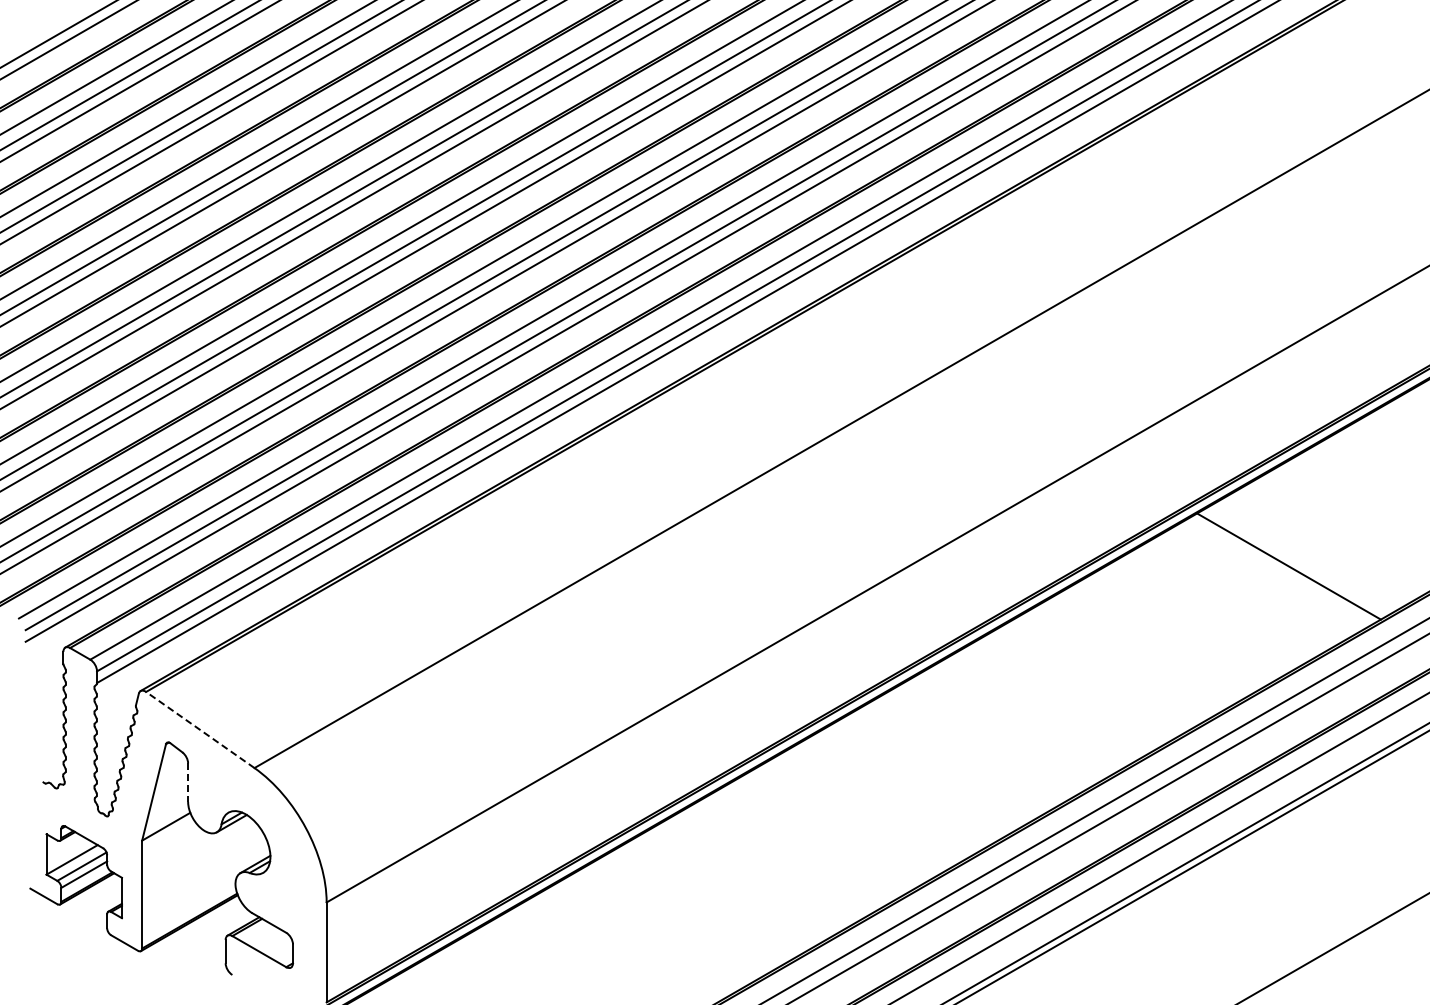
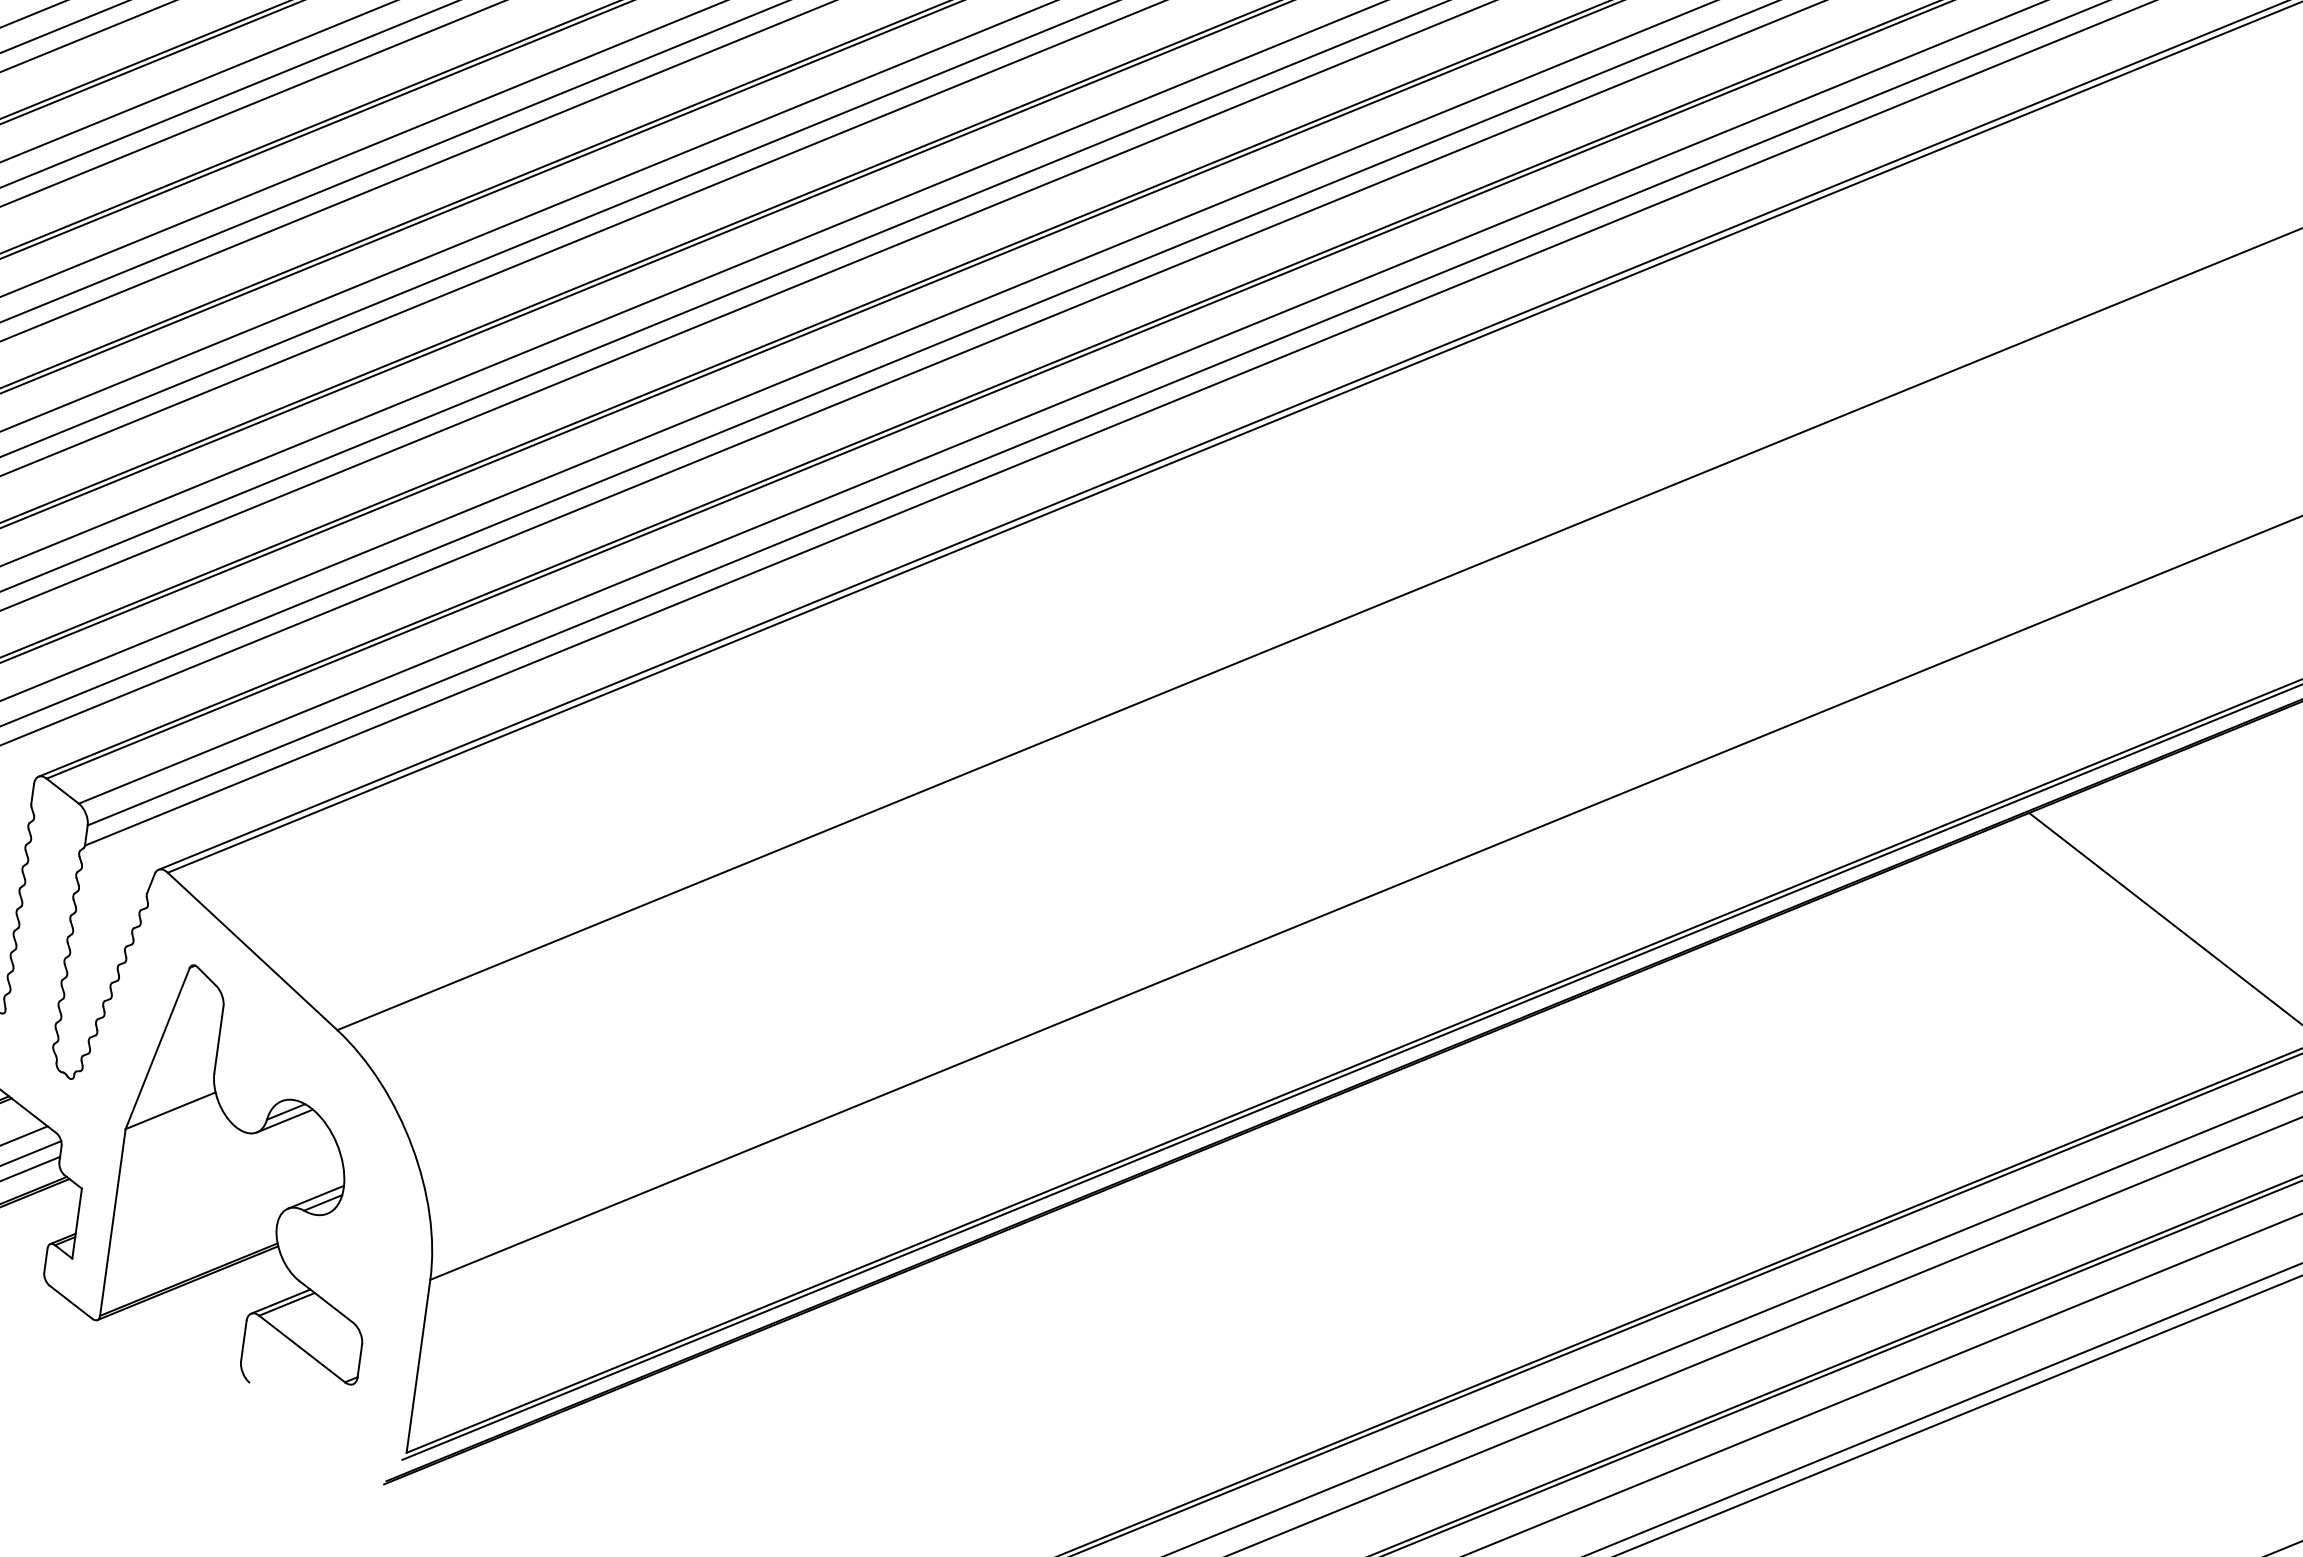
line: (199, 729) -> (251, 950), dashed -> solid
line: (188, 783) -> (219, 1041), dashed -> solid

